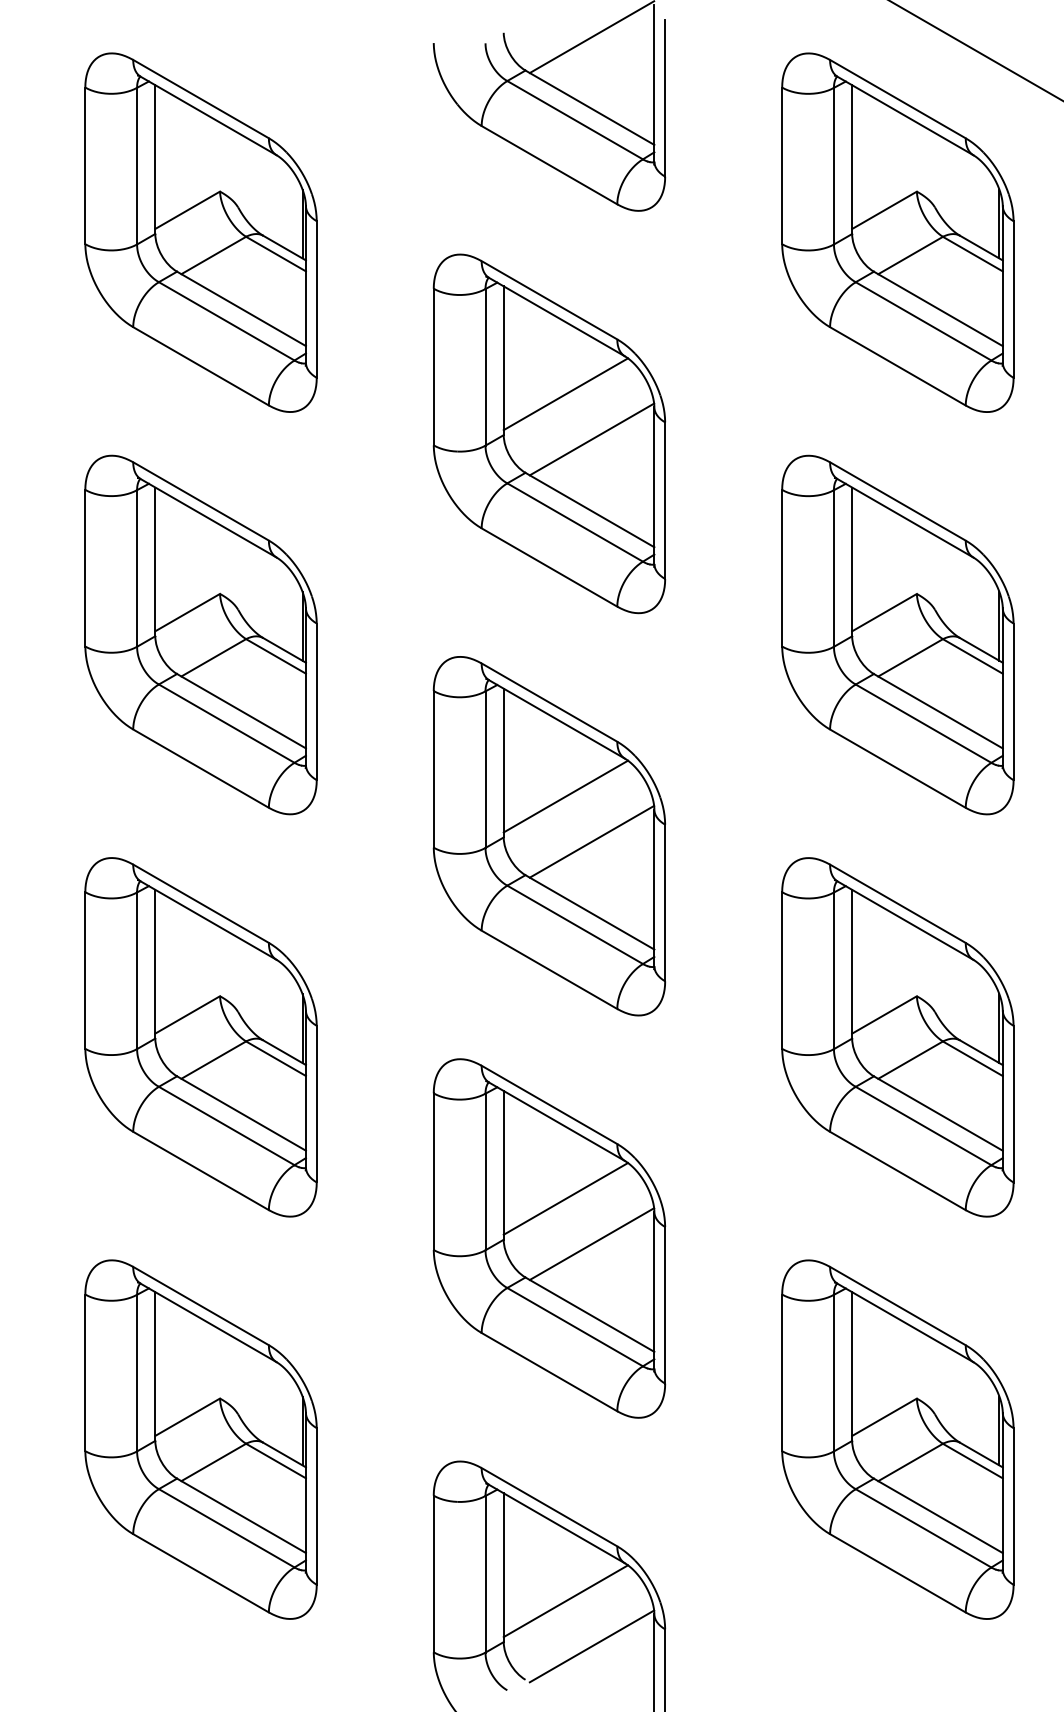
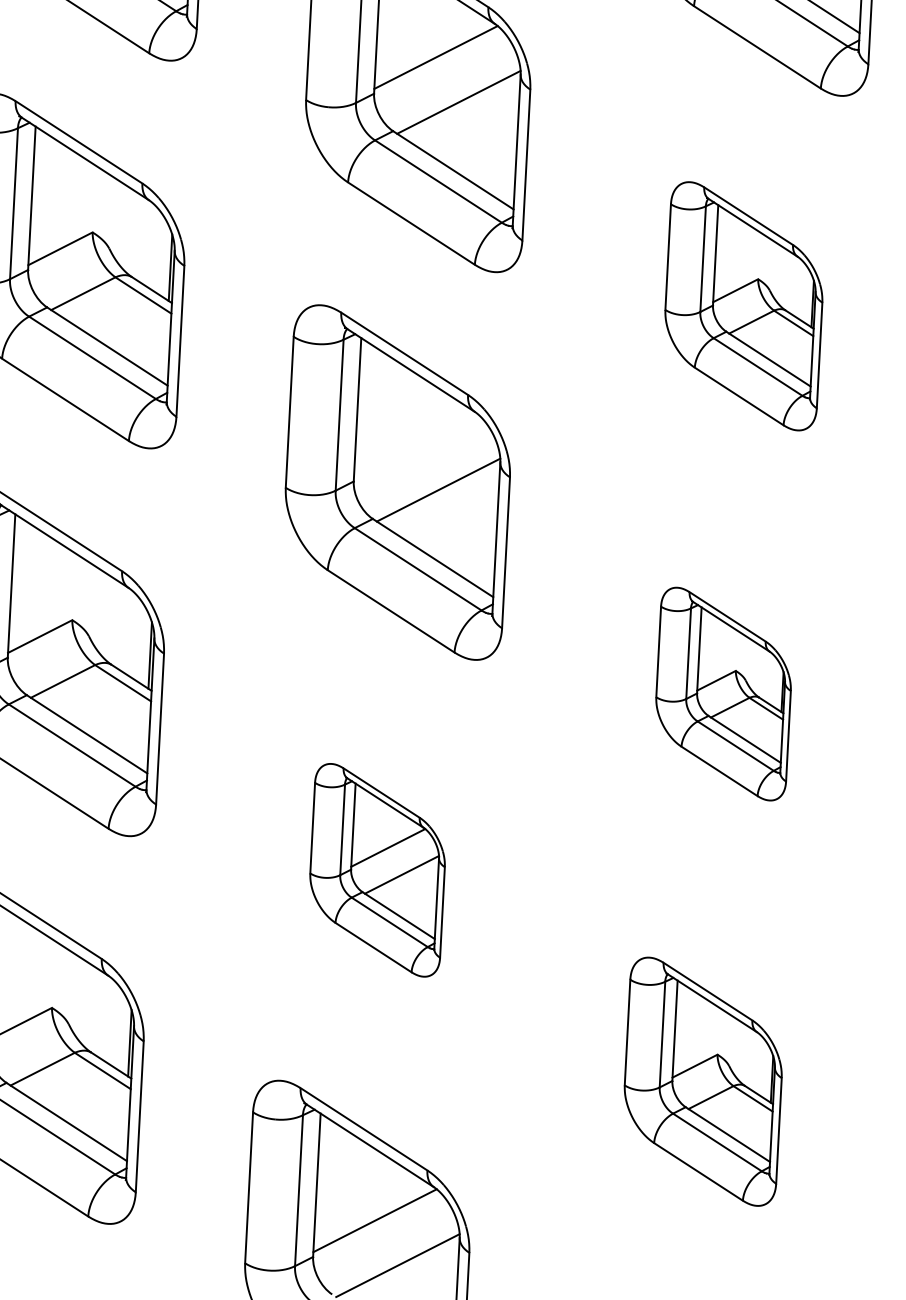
part: (897, 634) -> (743, 305), size x0.7
line: (565, 796) -> (415, 445), removed
part: (897, 1037) -> (723, 694), size x0.6
part: (549, 1238) -> (377, 870), size x0.6
part: (897, 1439) -> (702, 1081), size x0.7

